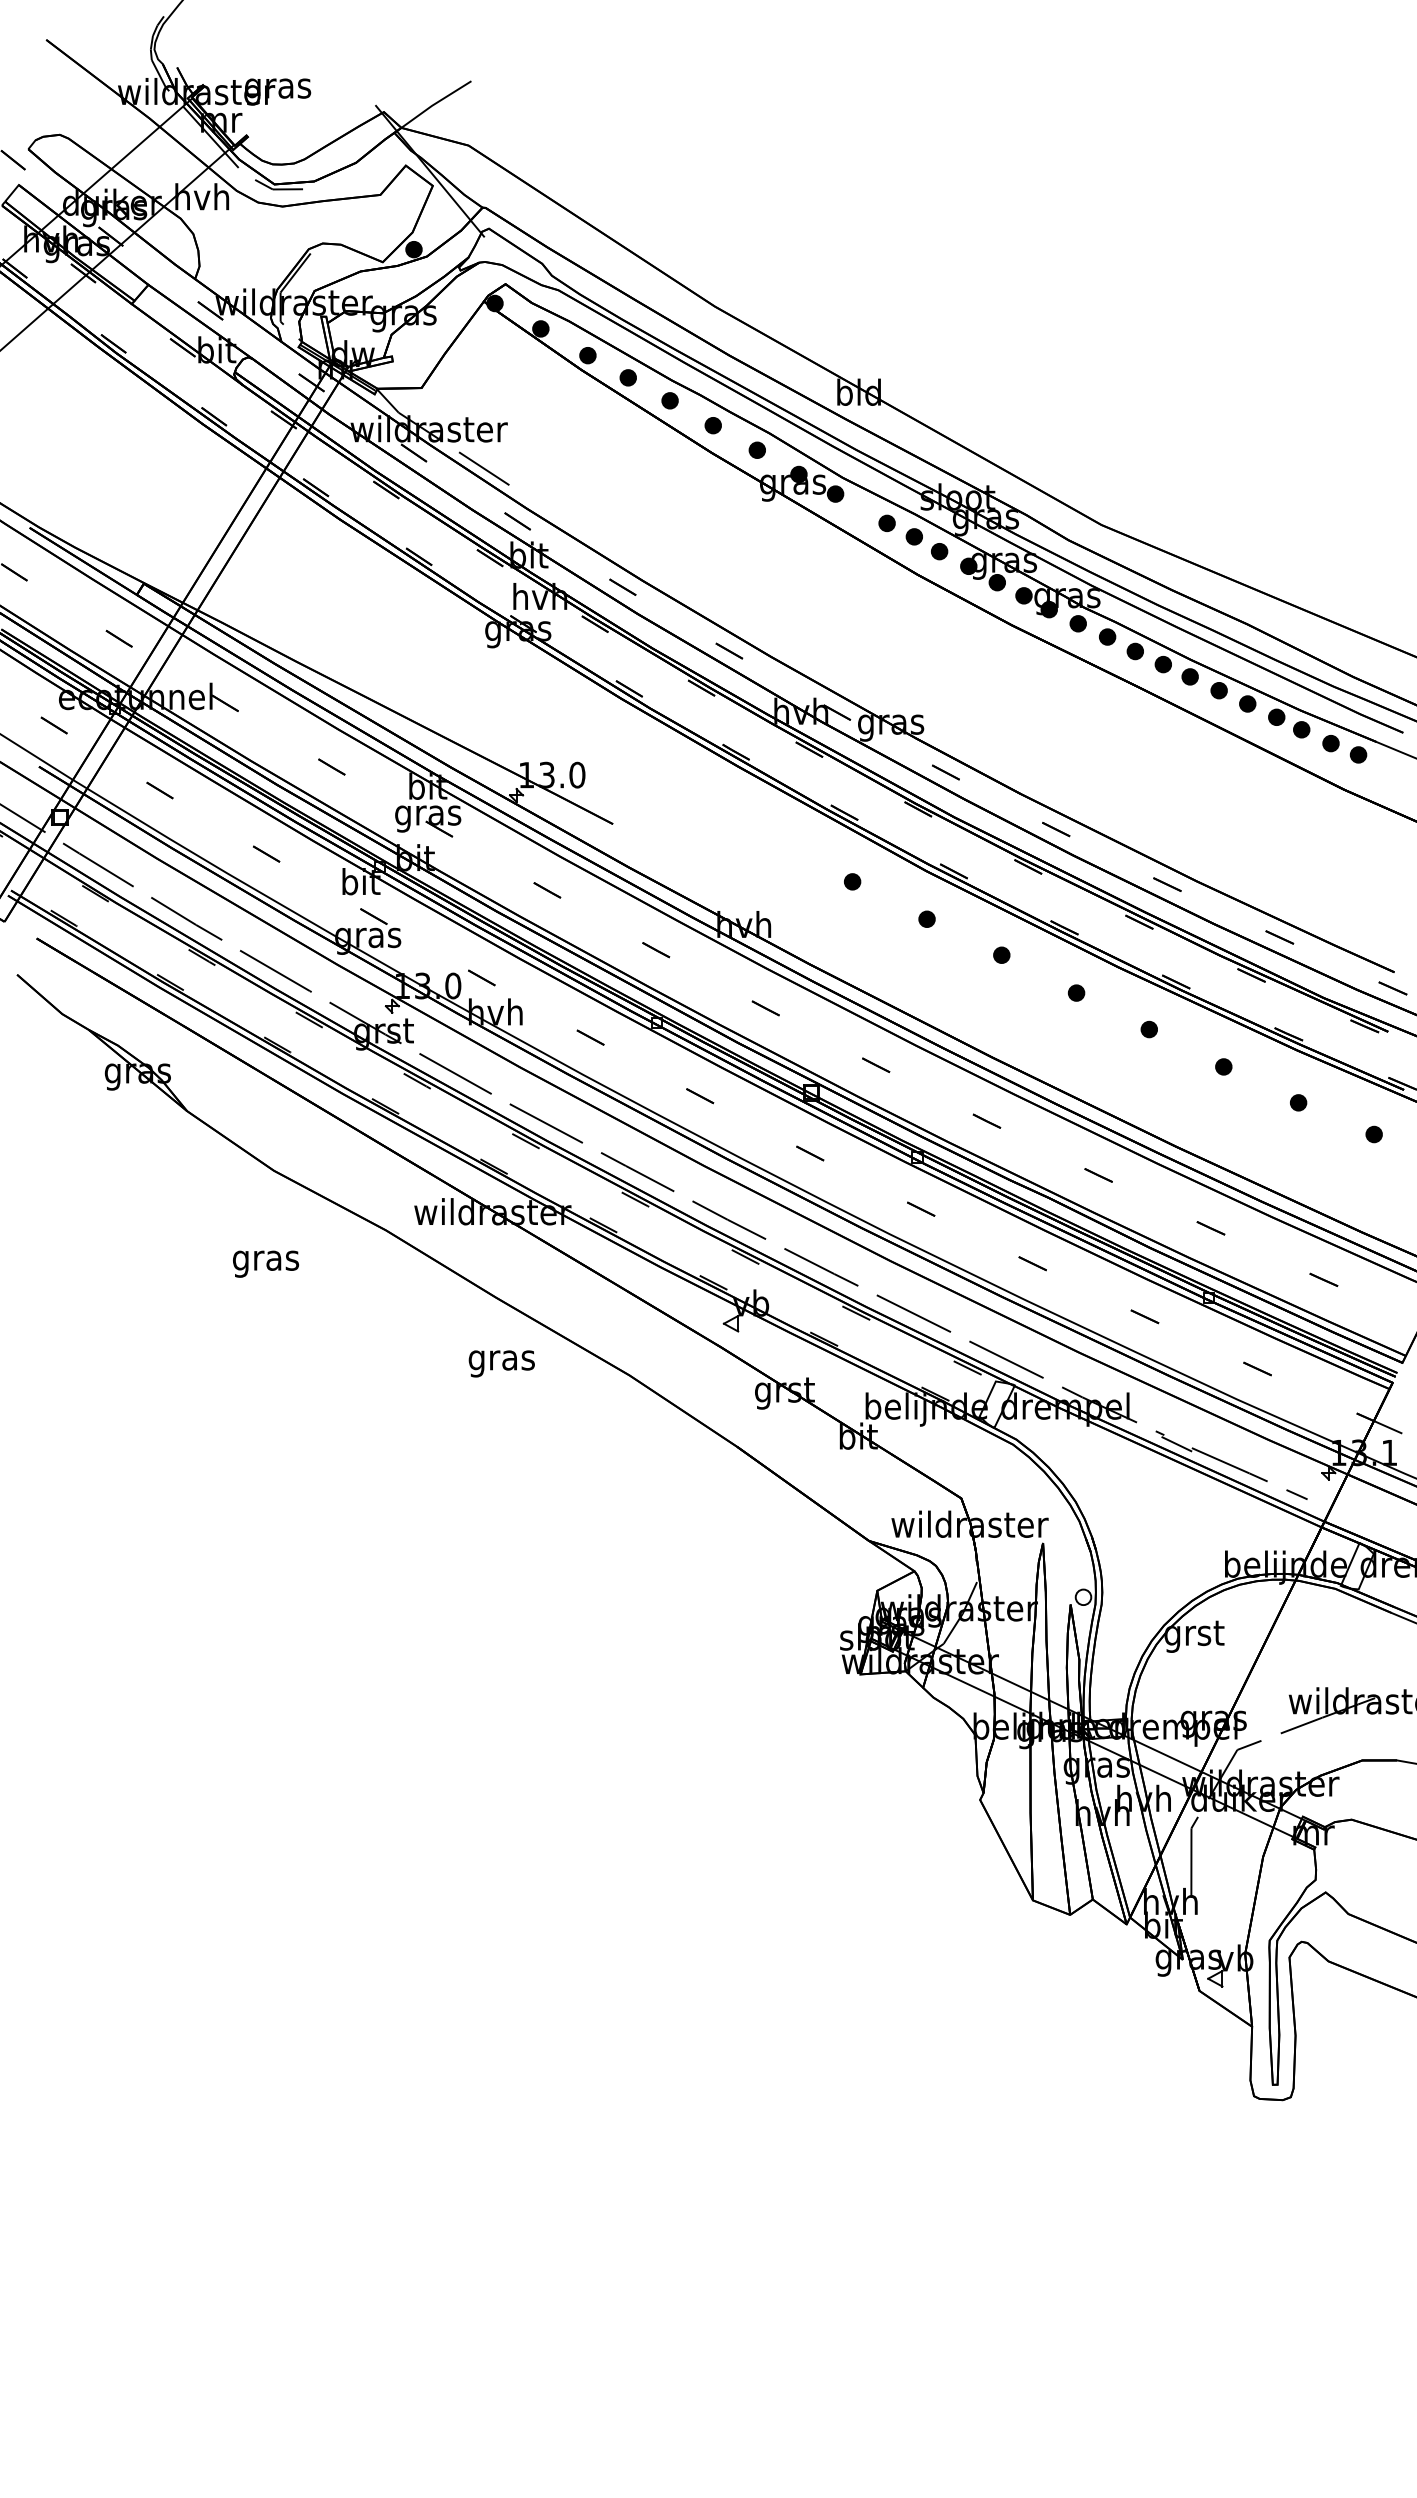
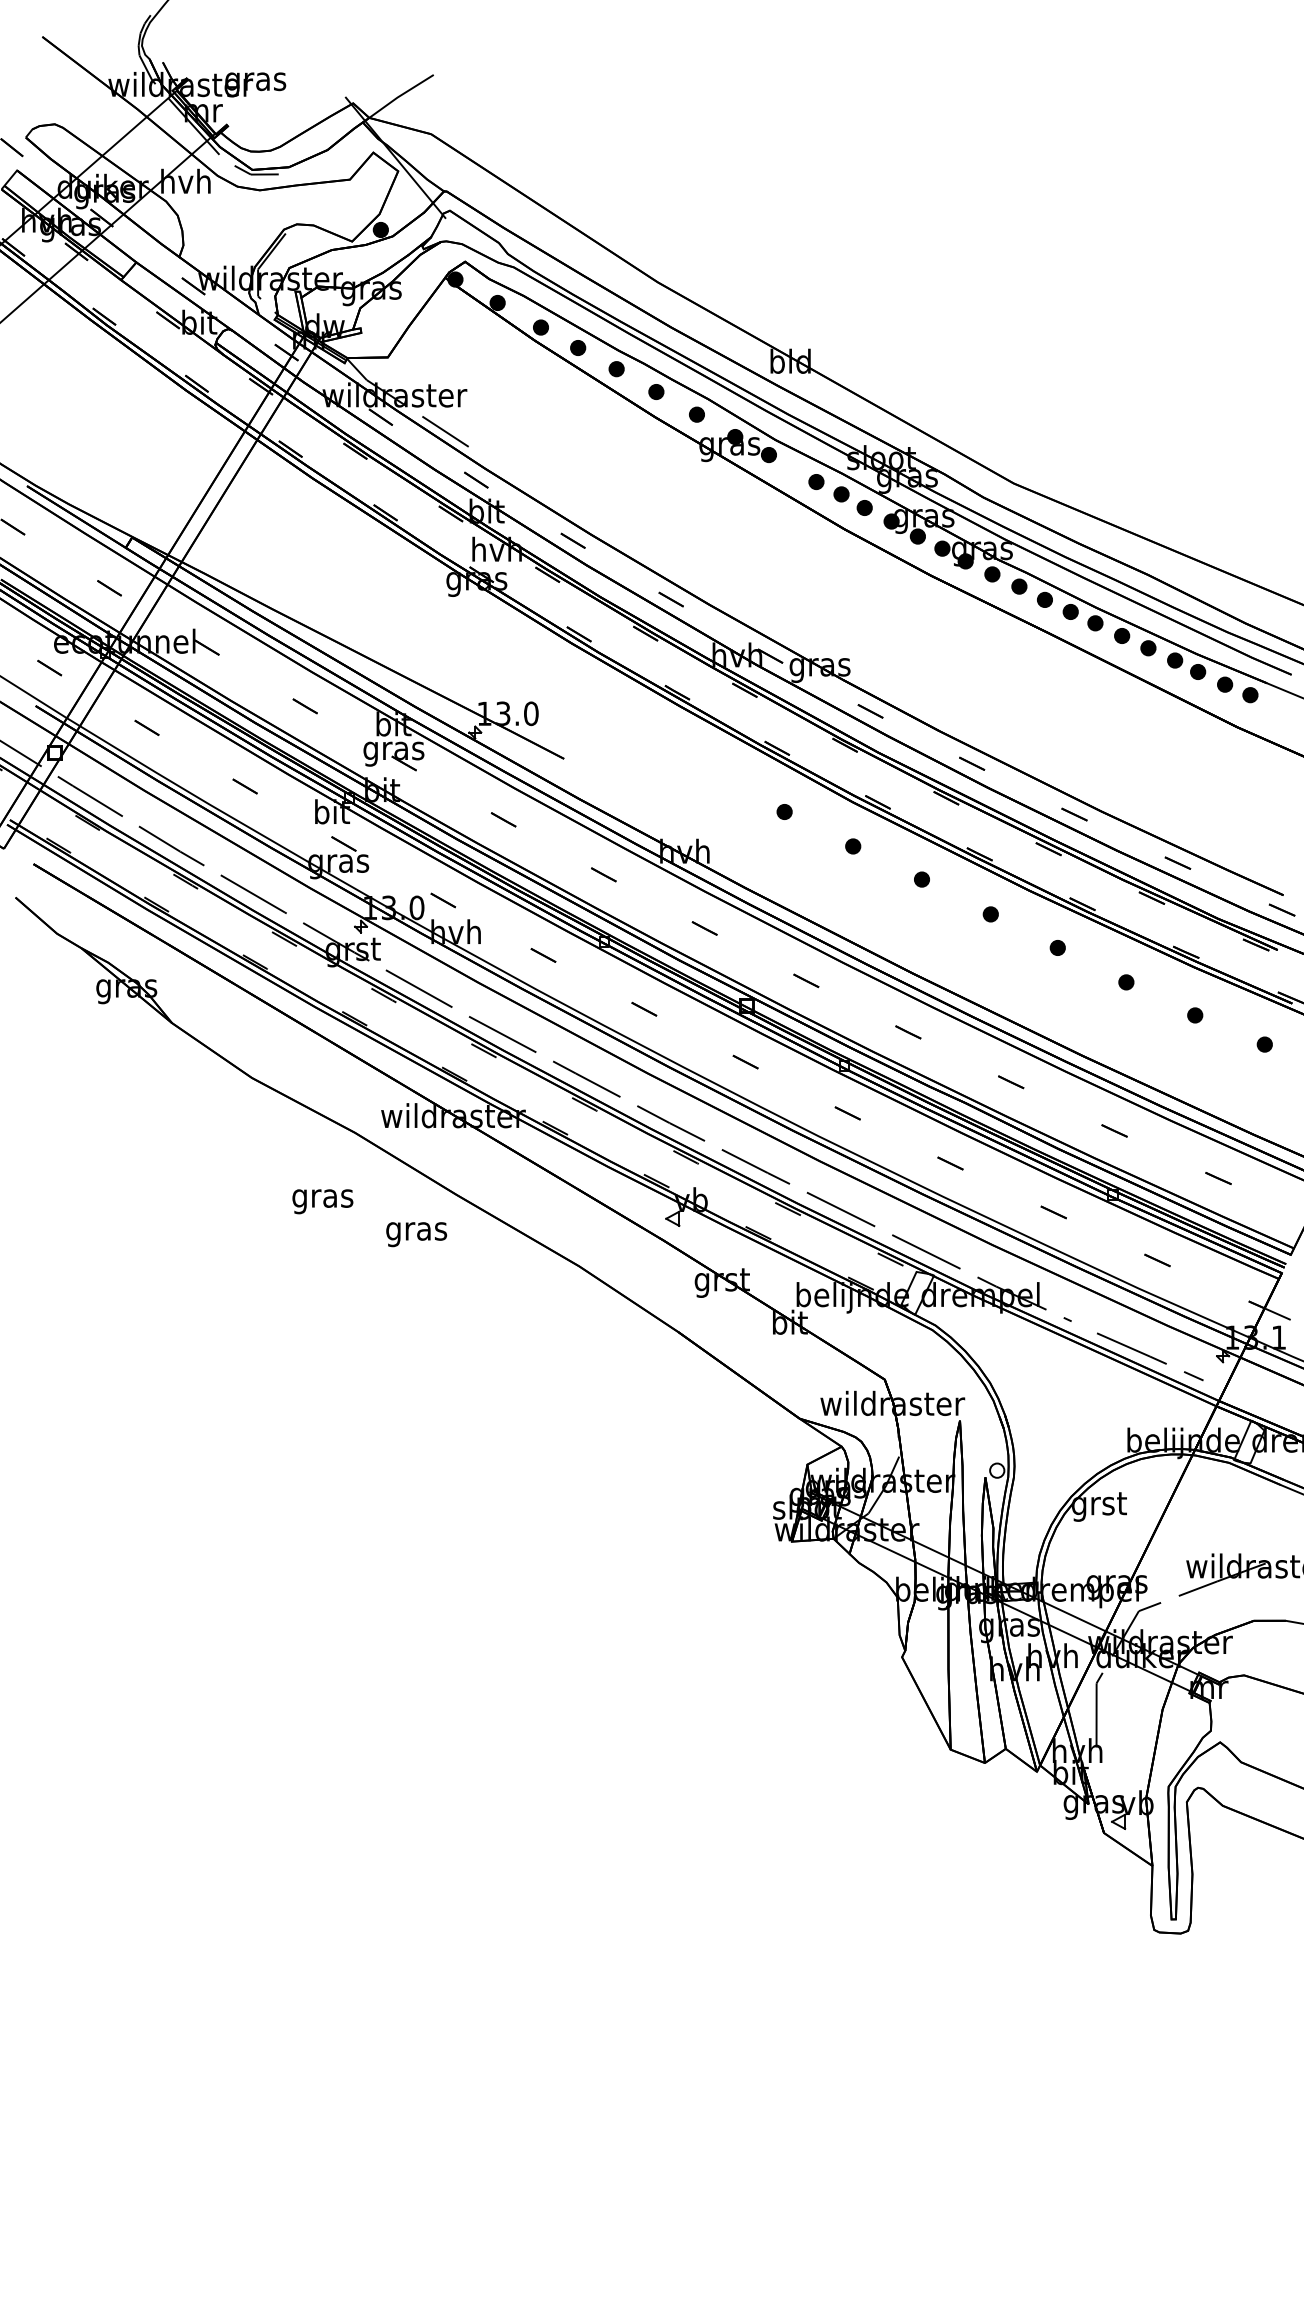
text: (265, 1263) -> (322, 1201), moved
text: (501, 1363) -> (416, 1234), moved
line: (1176, 1444) -> (1082, 1329), removed

